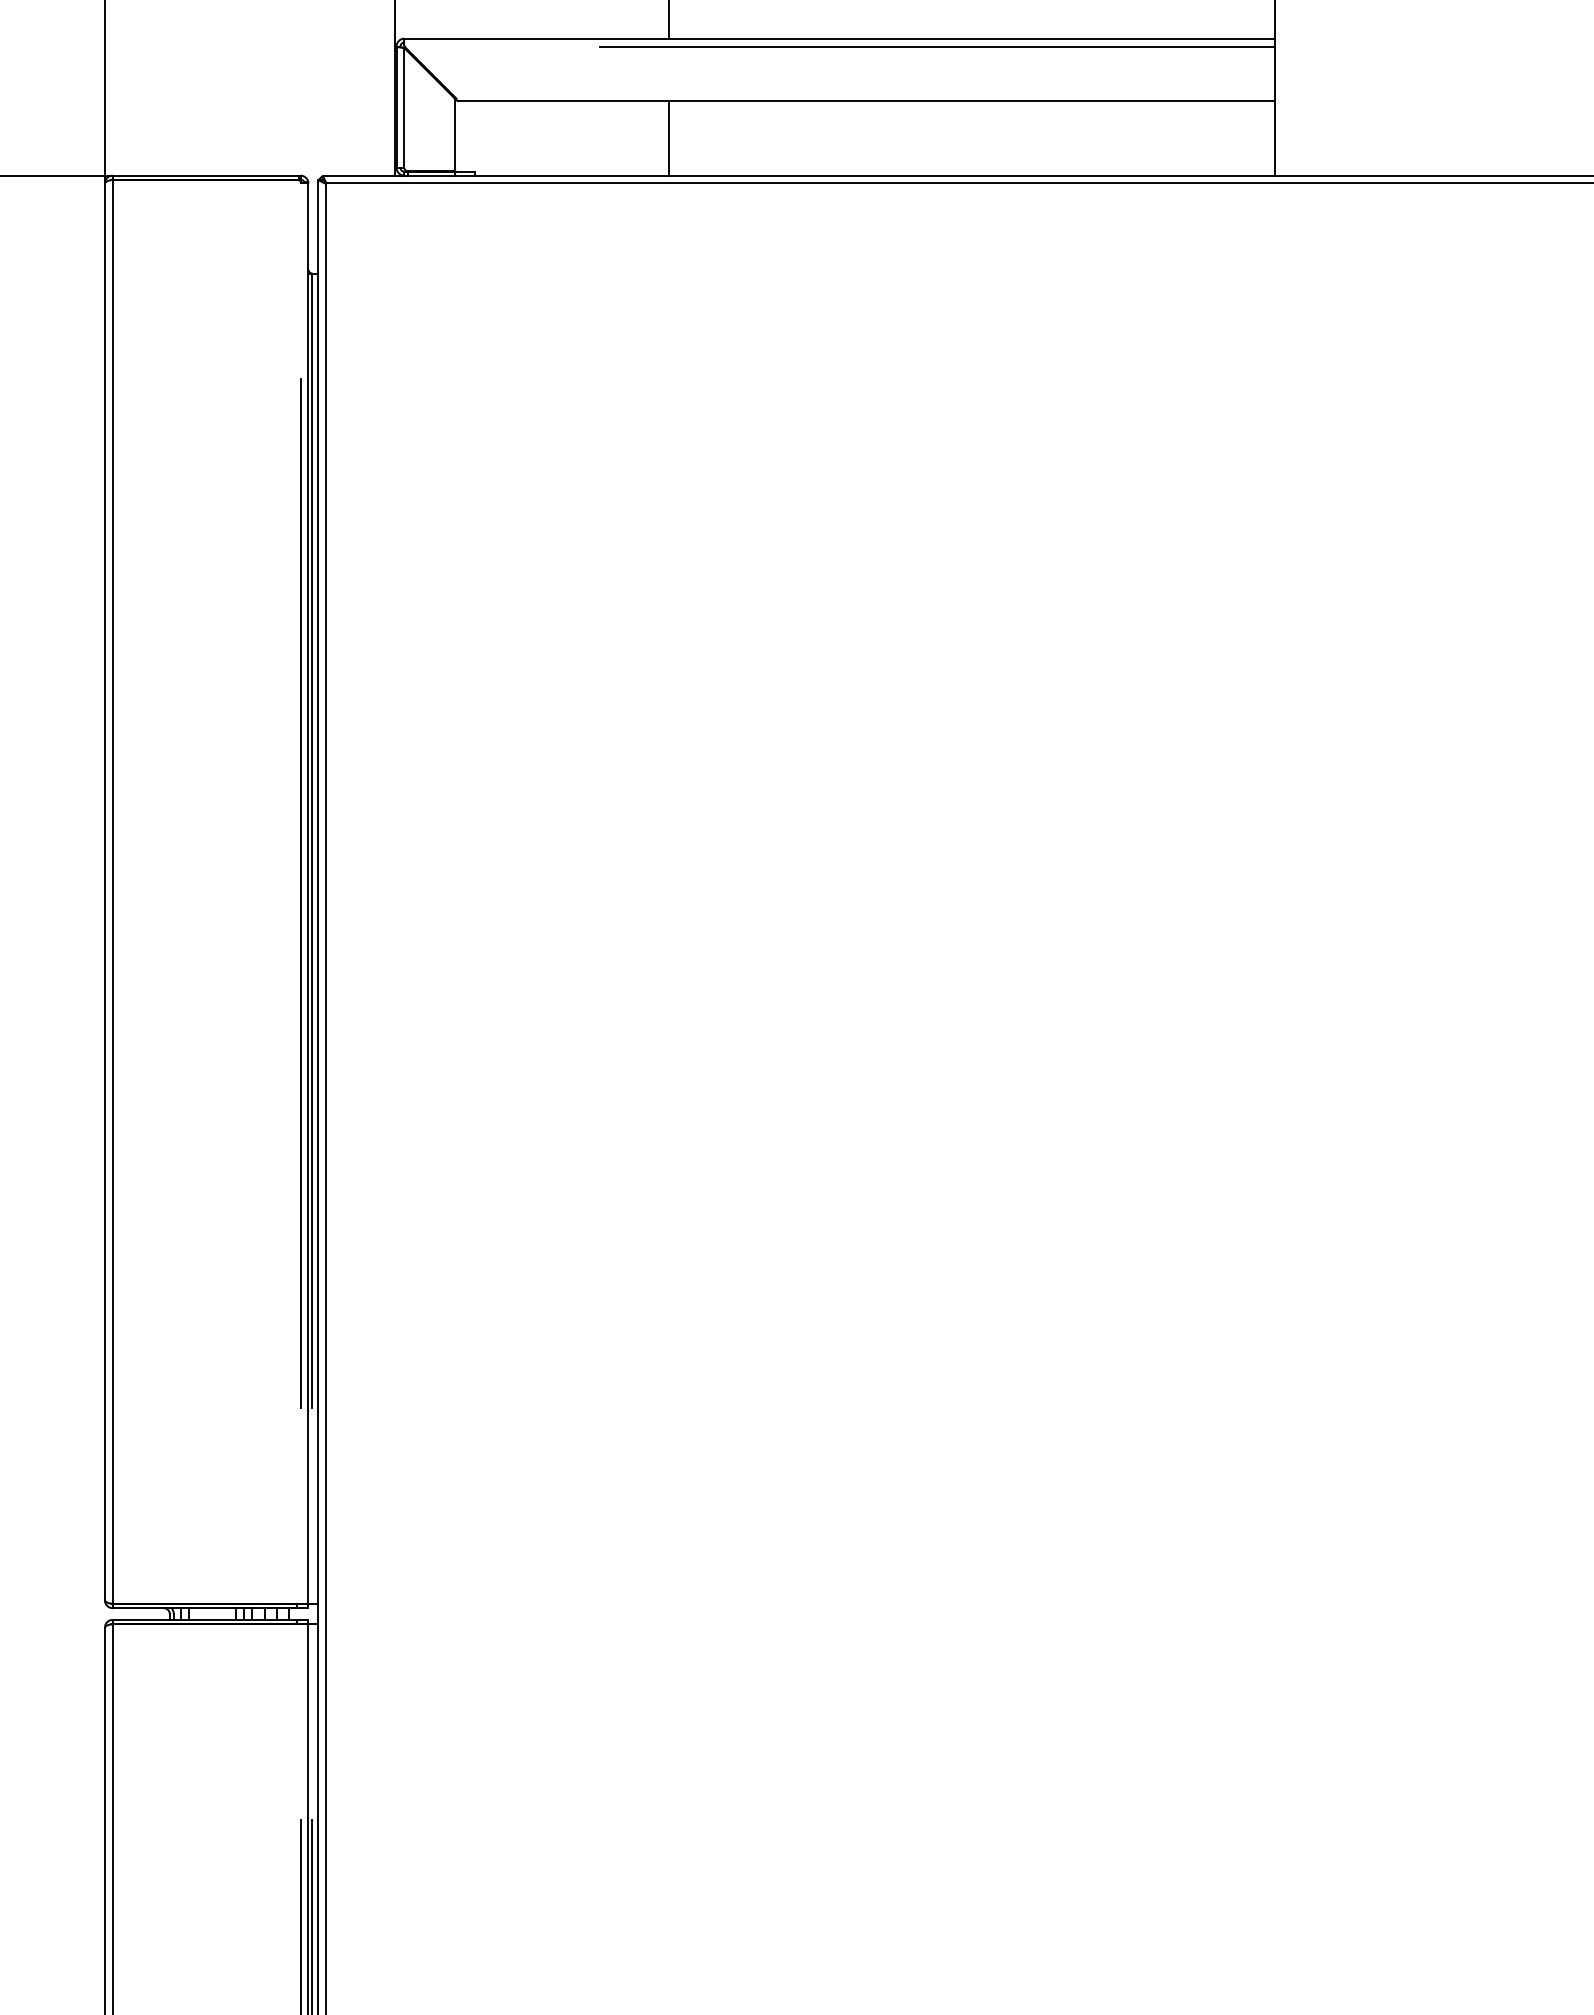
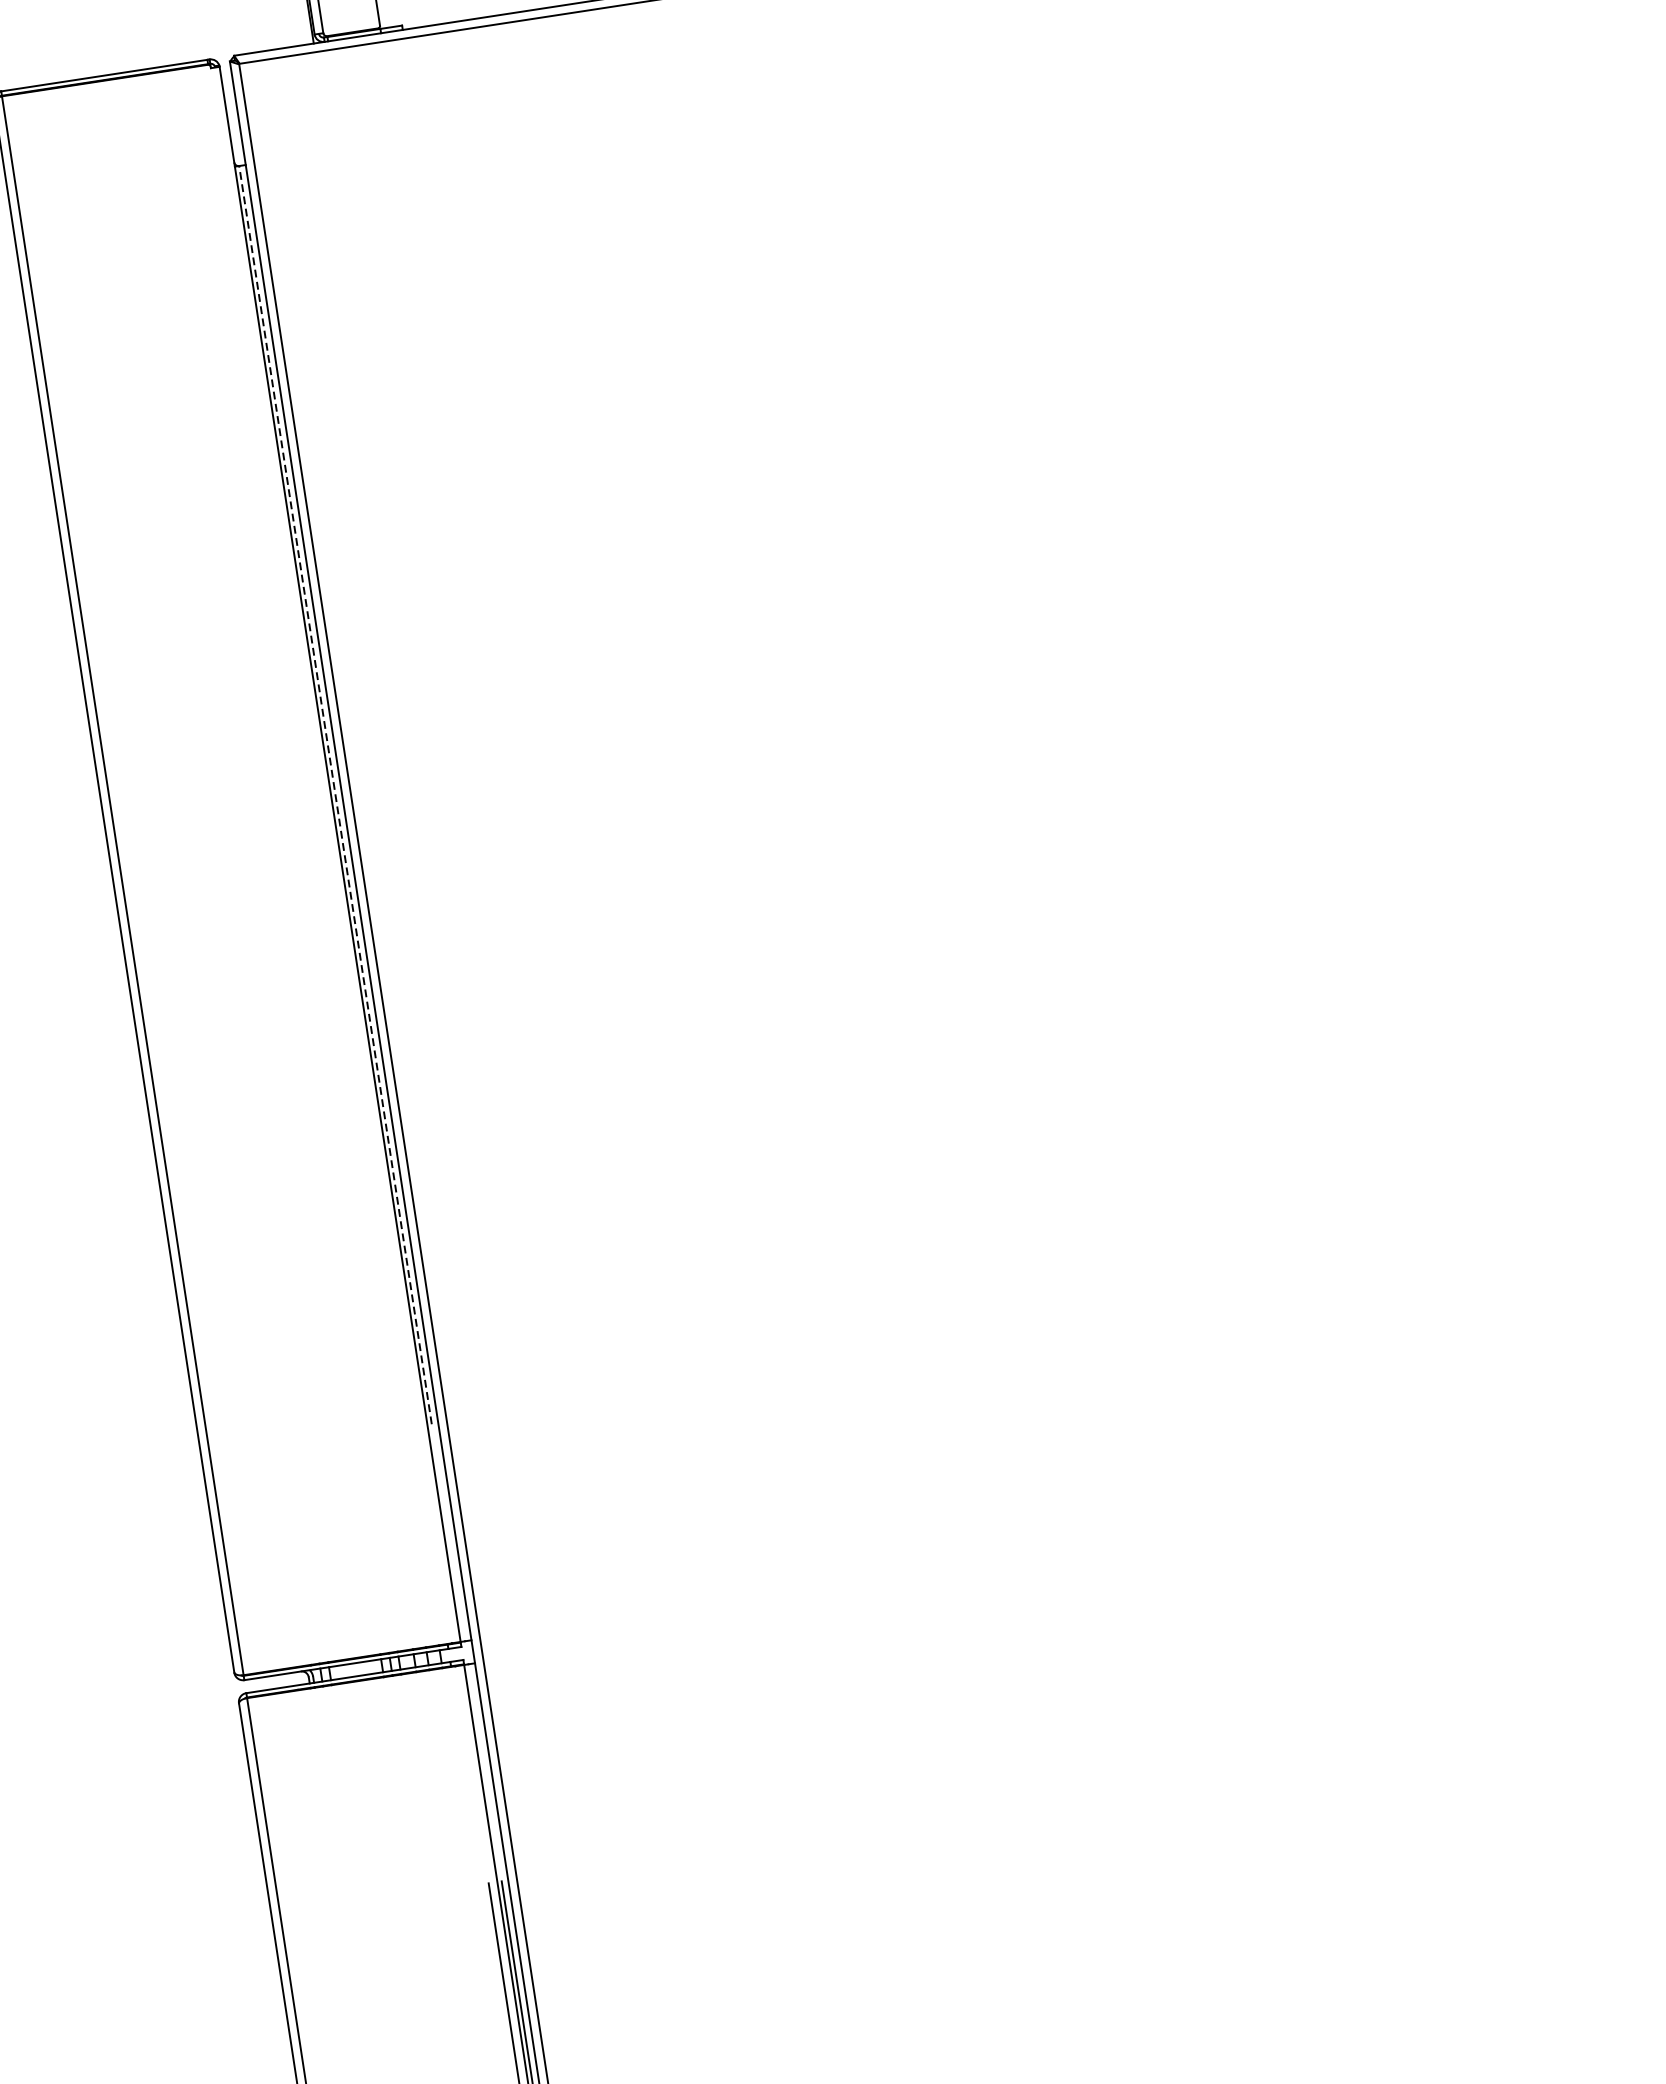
line: (312, 840) -> (335, 794), solid -> dashed
line: (300, 893) -> (331, 855), removed

